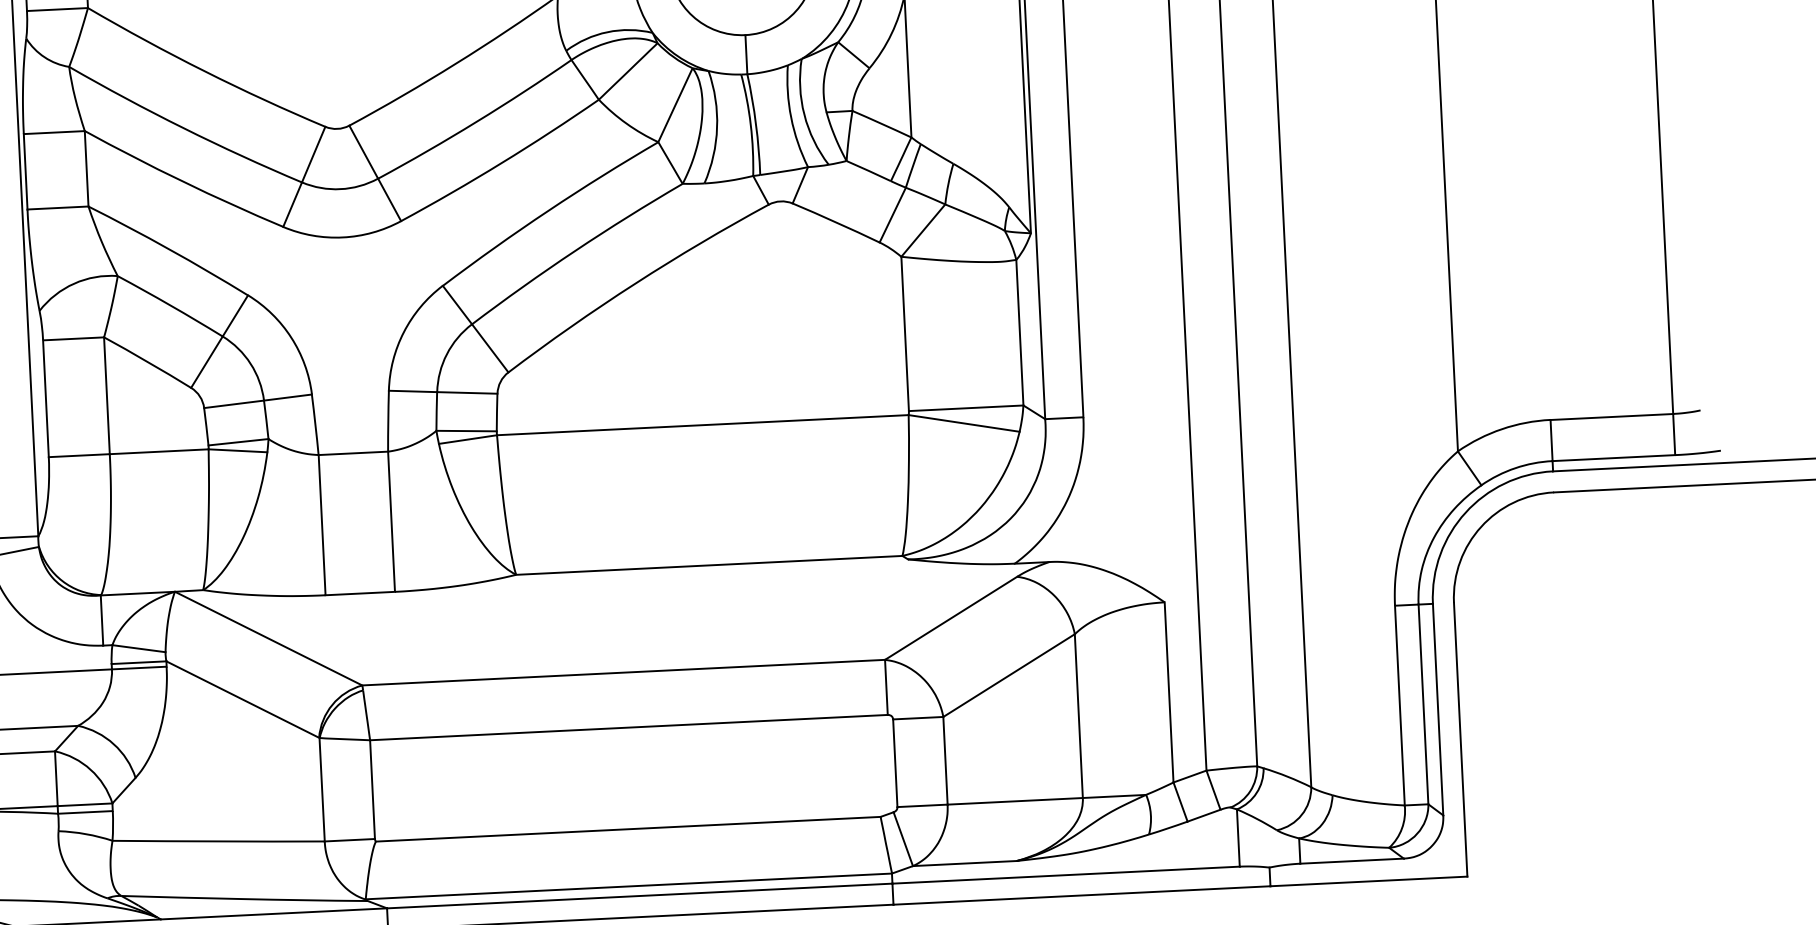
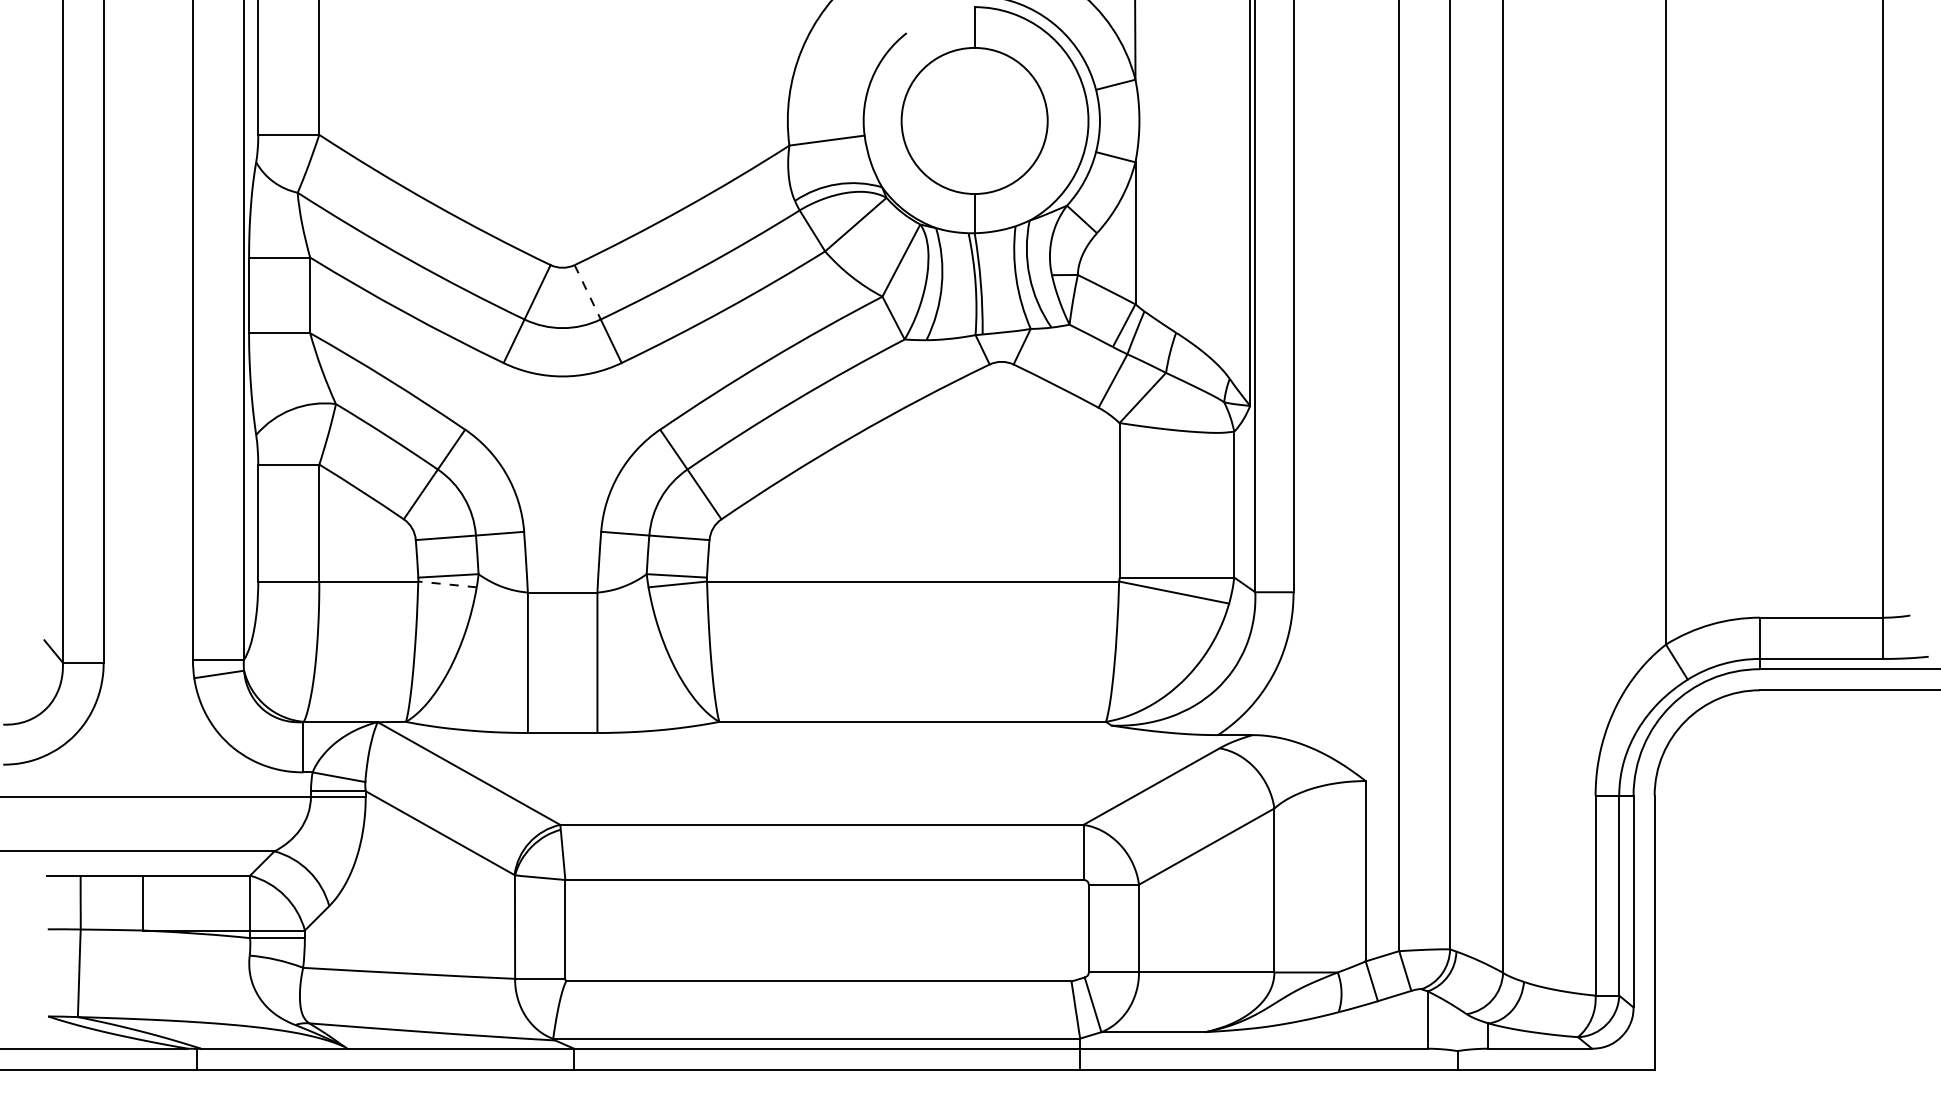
line: (363, 152) -> (587, 292), solid -> dashed
line: (237, 450) -> (447, 584), solid -> dashed

